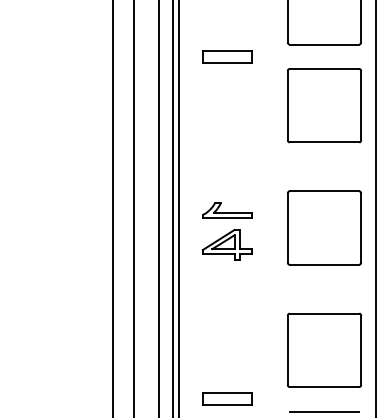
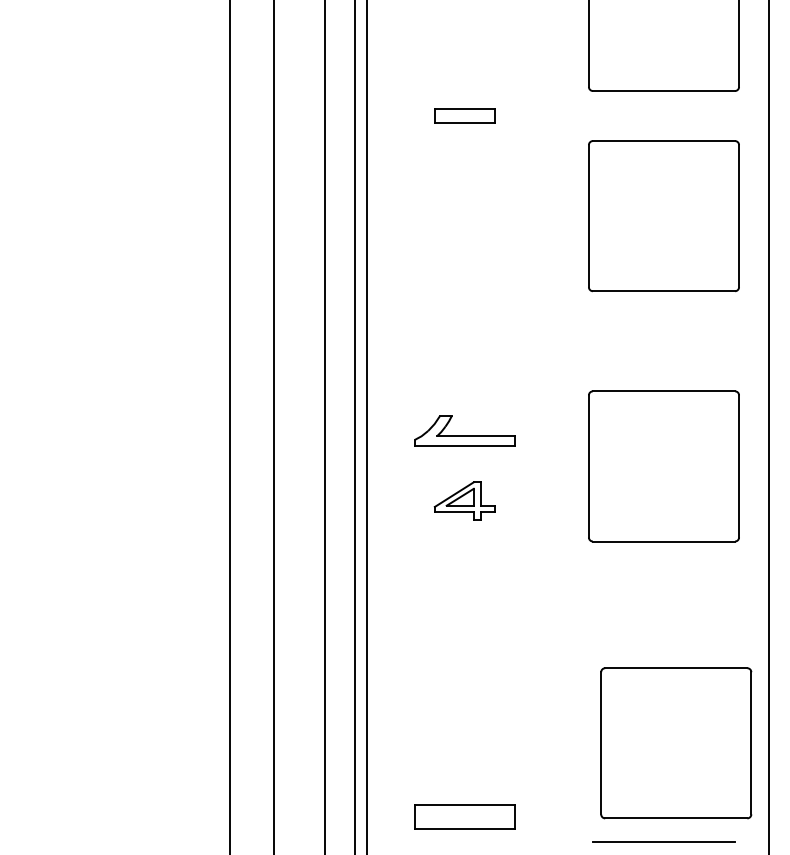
part: (227, 56) -> (465, 115), size x0.6
part: (226, 244) -> (463, 500), size x0.6
part: (324, 349) -> (676, 741), moved

